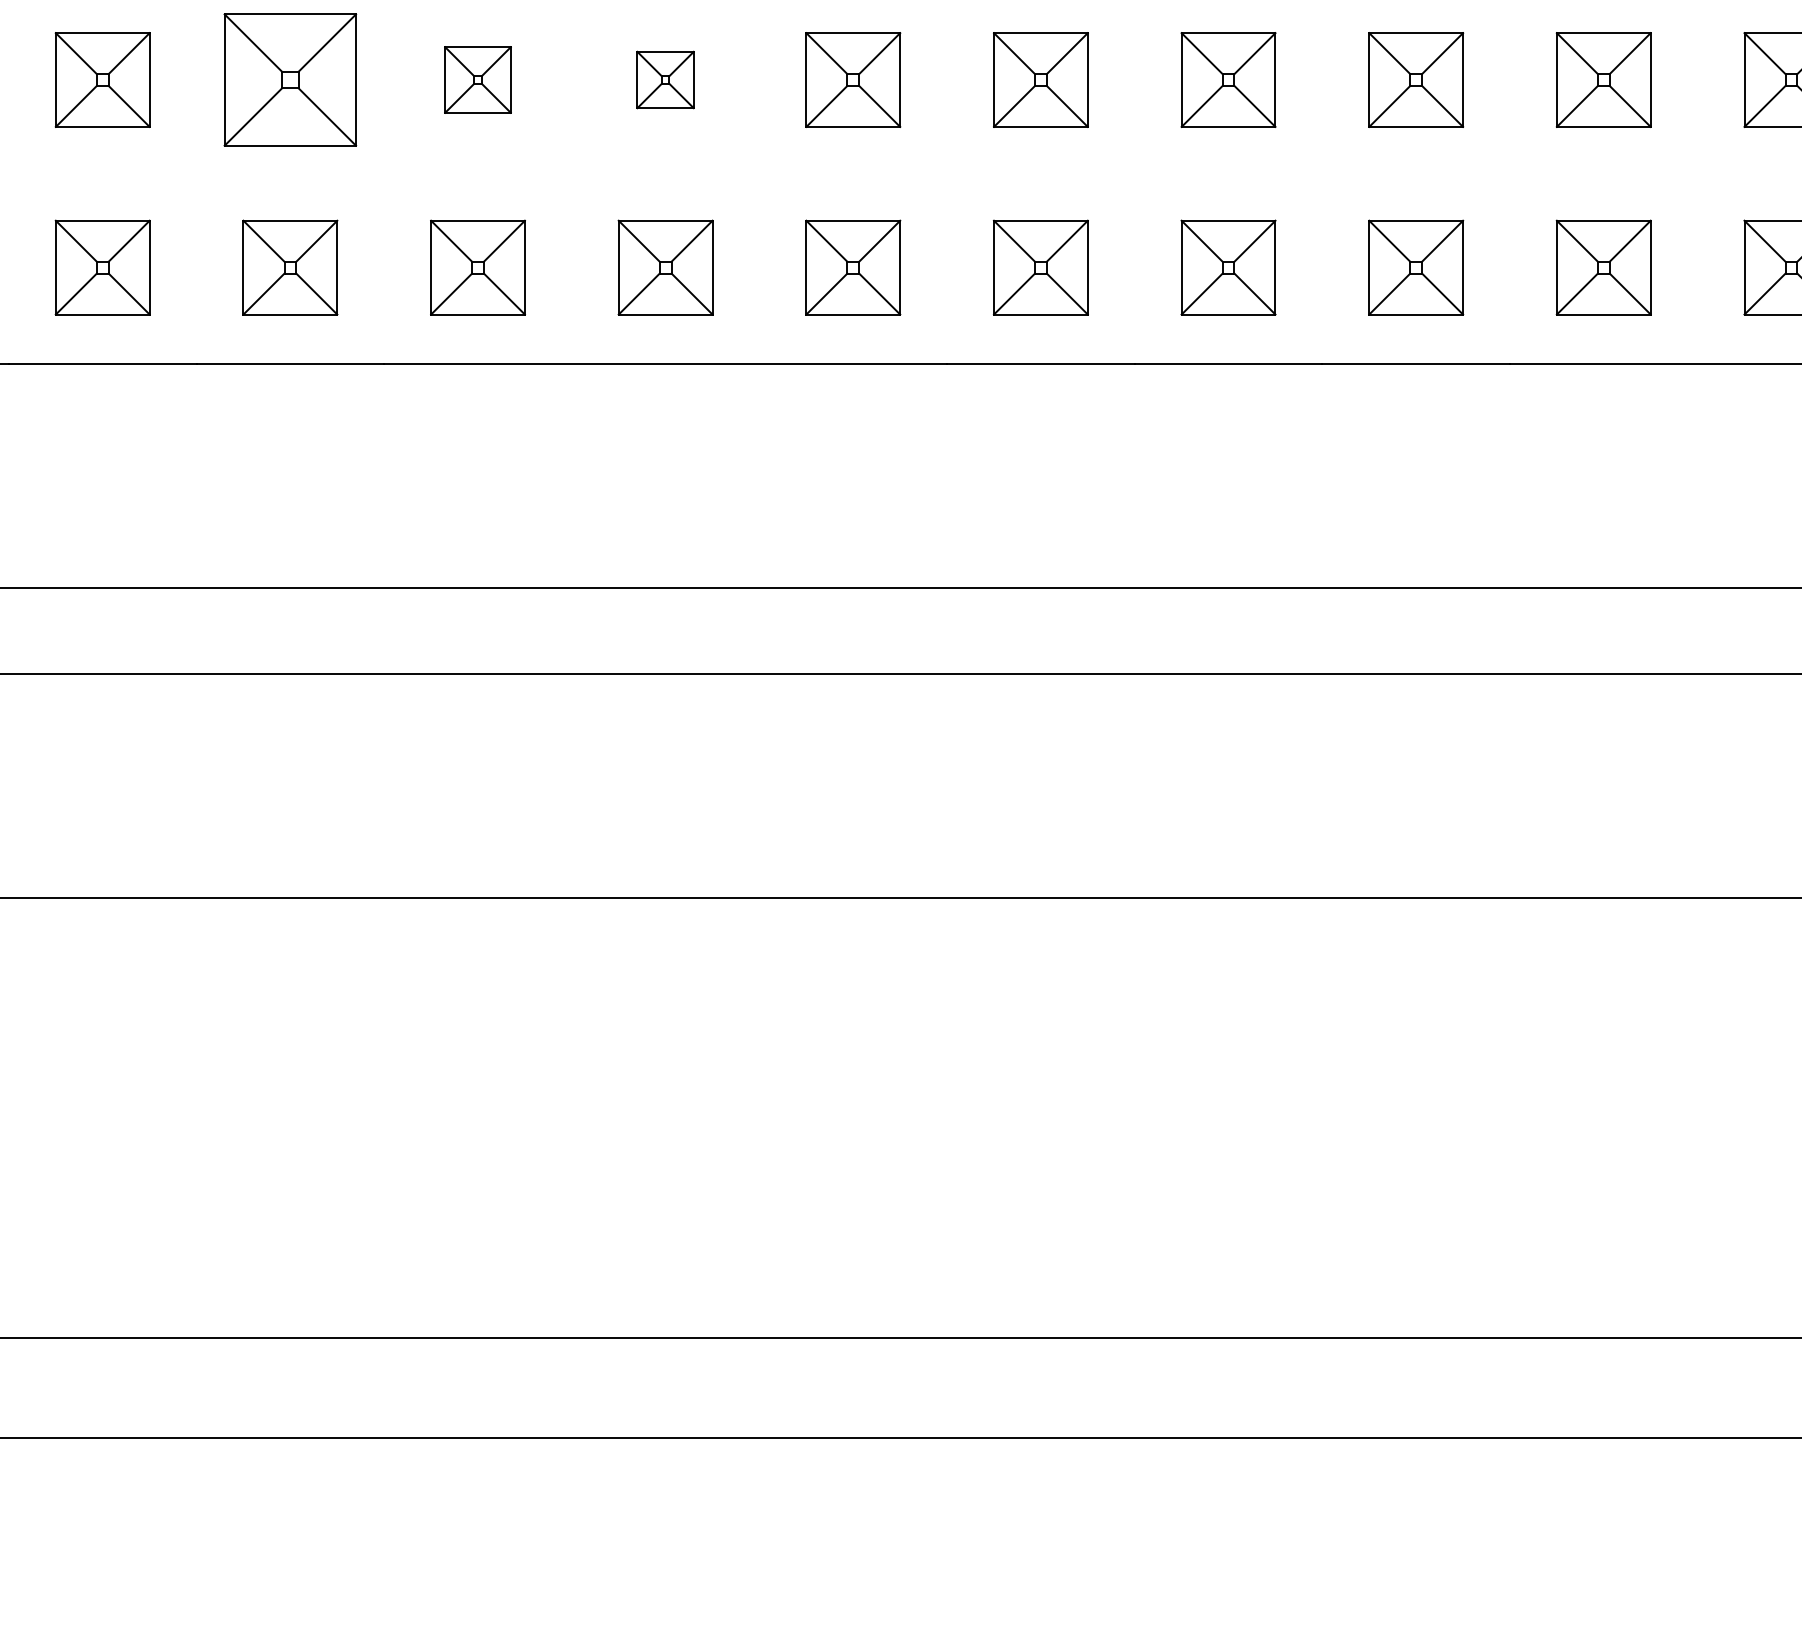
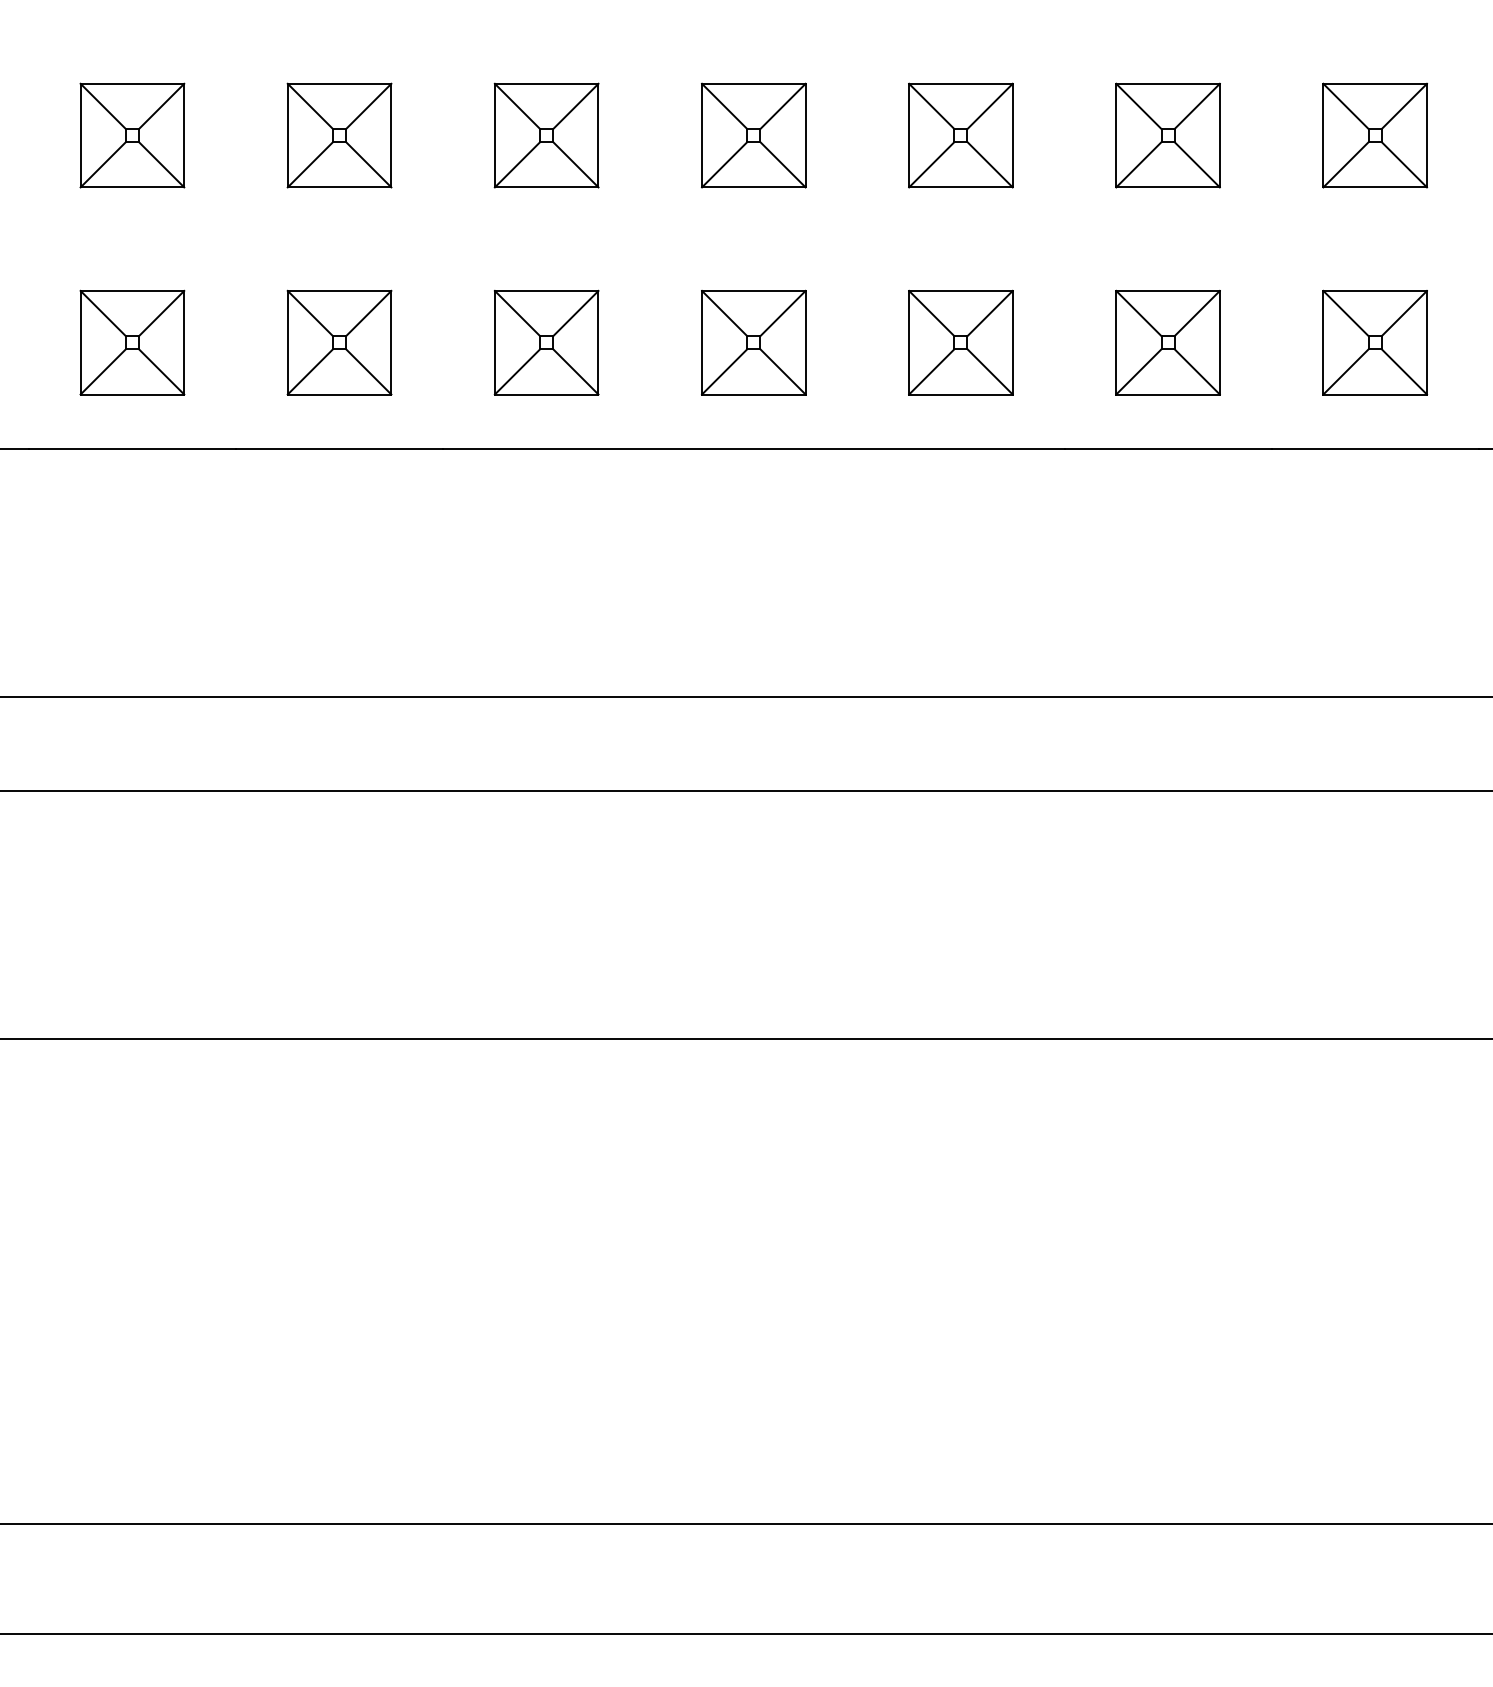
part: (290, 79) -> (339, 135), size x0.71
part: (477, 79) -> (546, 135), size x1.43
part: (665, 79) -> (753, 135), size x1.67

